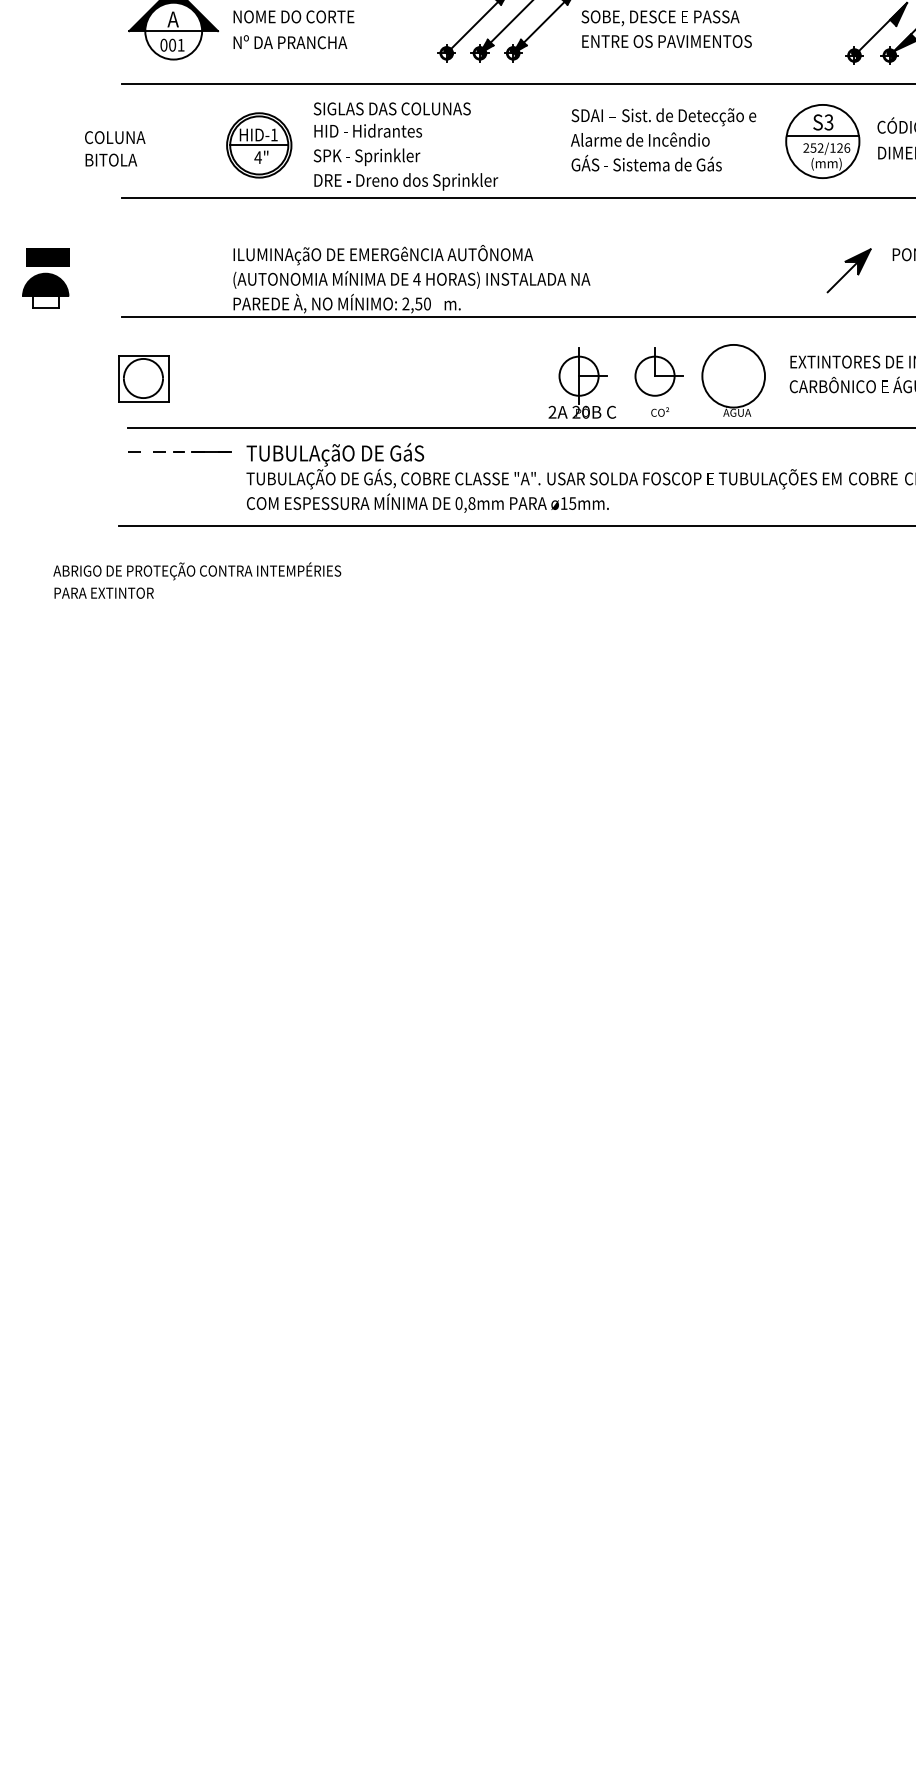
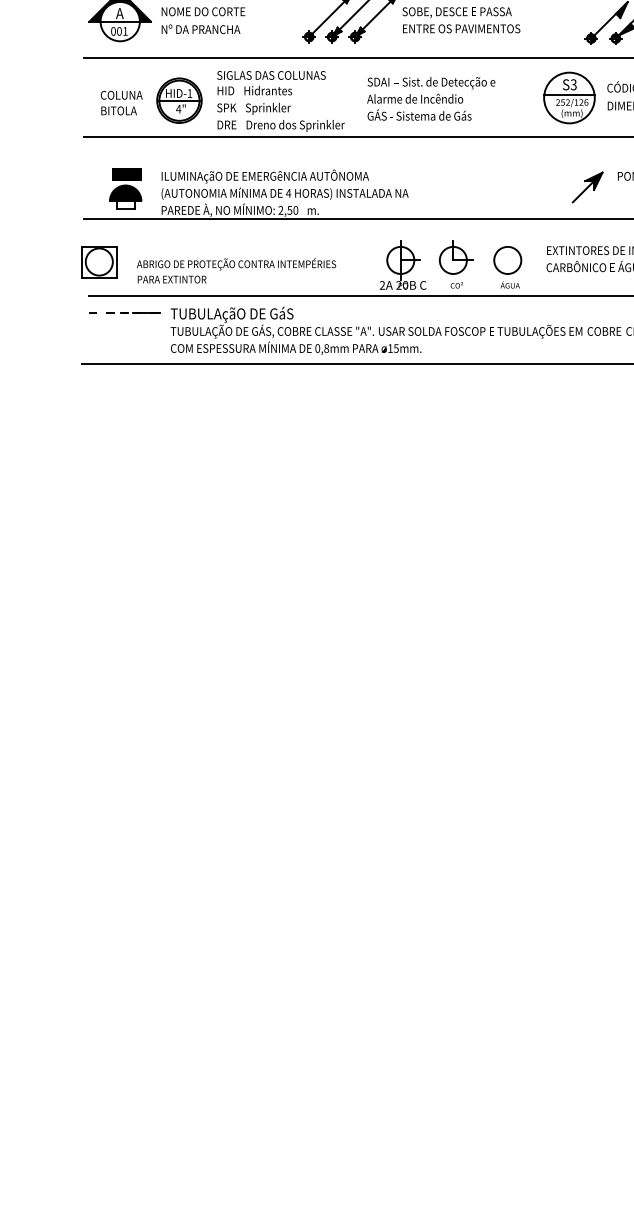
text: (663, 139) -> (431, 98), moved
text: (114, 147) -> (121, 102), moved
part: (45, 278) -> (125, 188), moved
circle: (733, 374) -> (507, 259), size x0.62
text: (197, 580) -> (236, 270), moved

